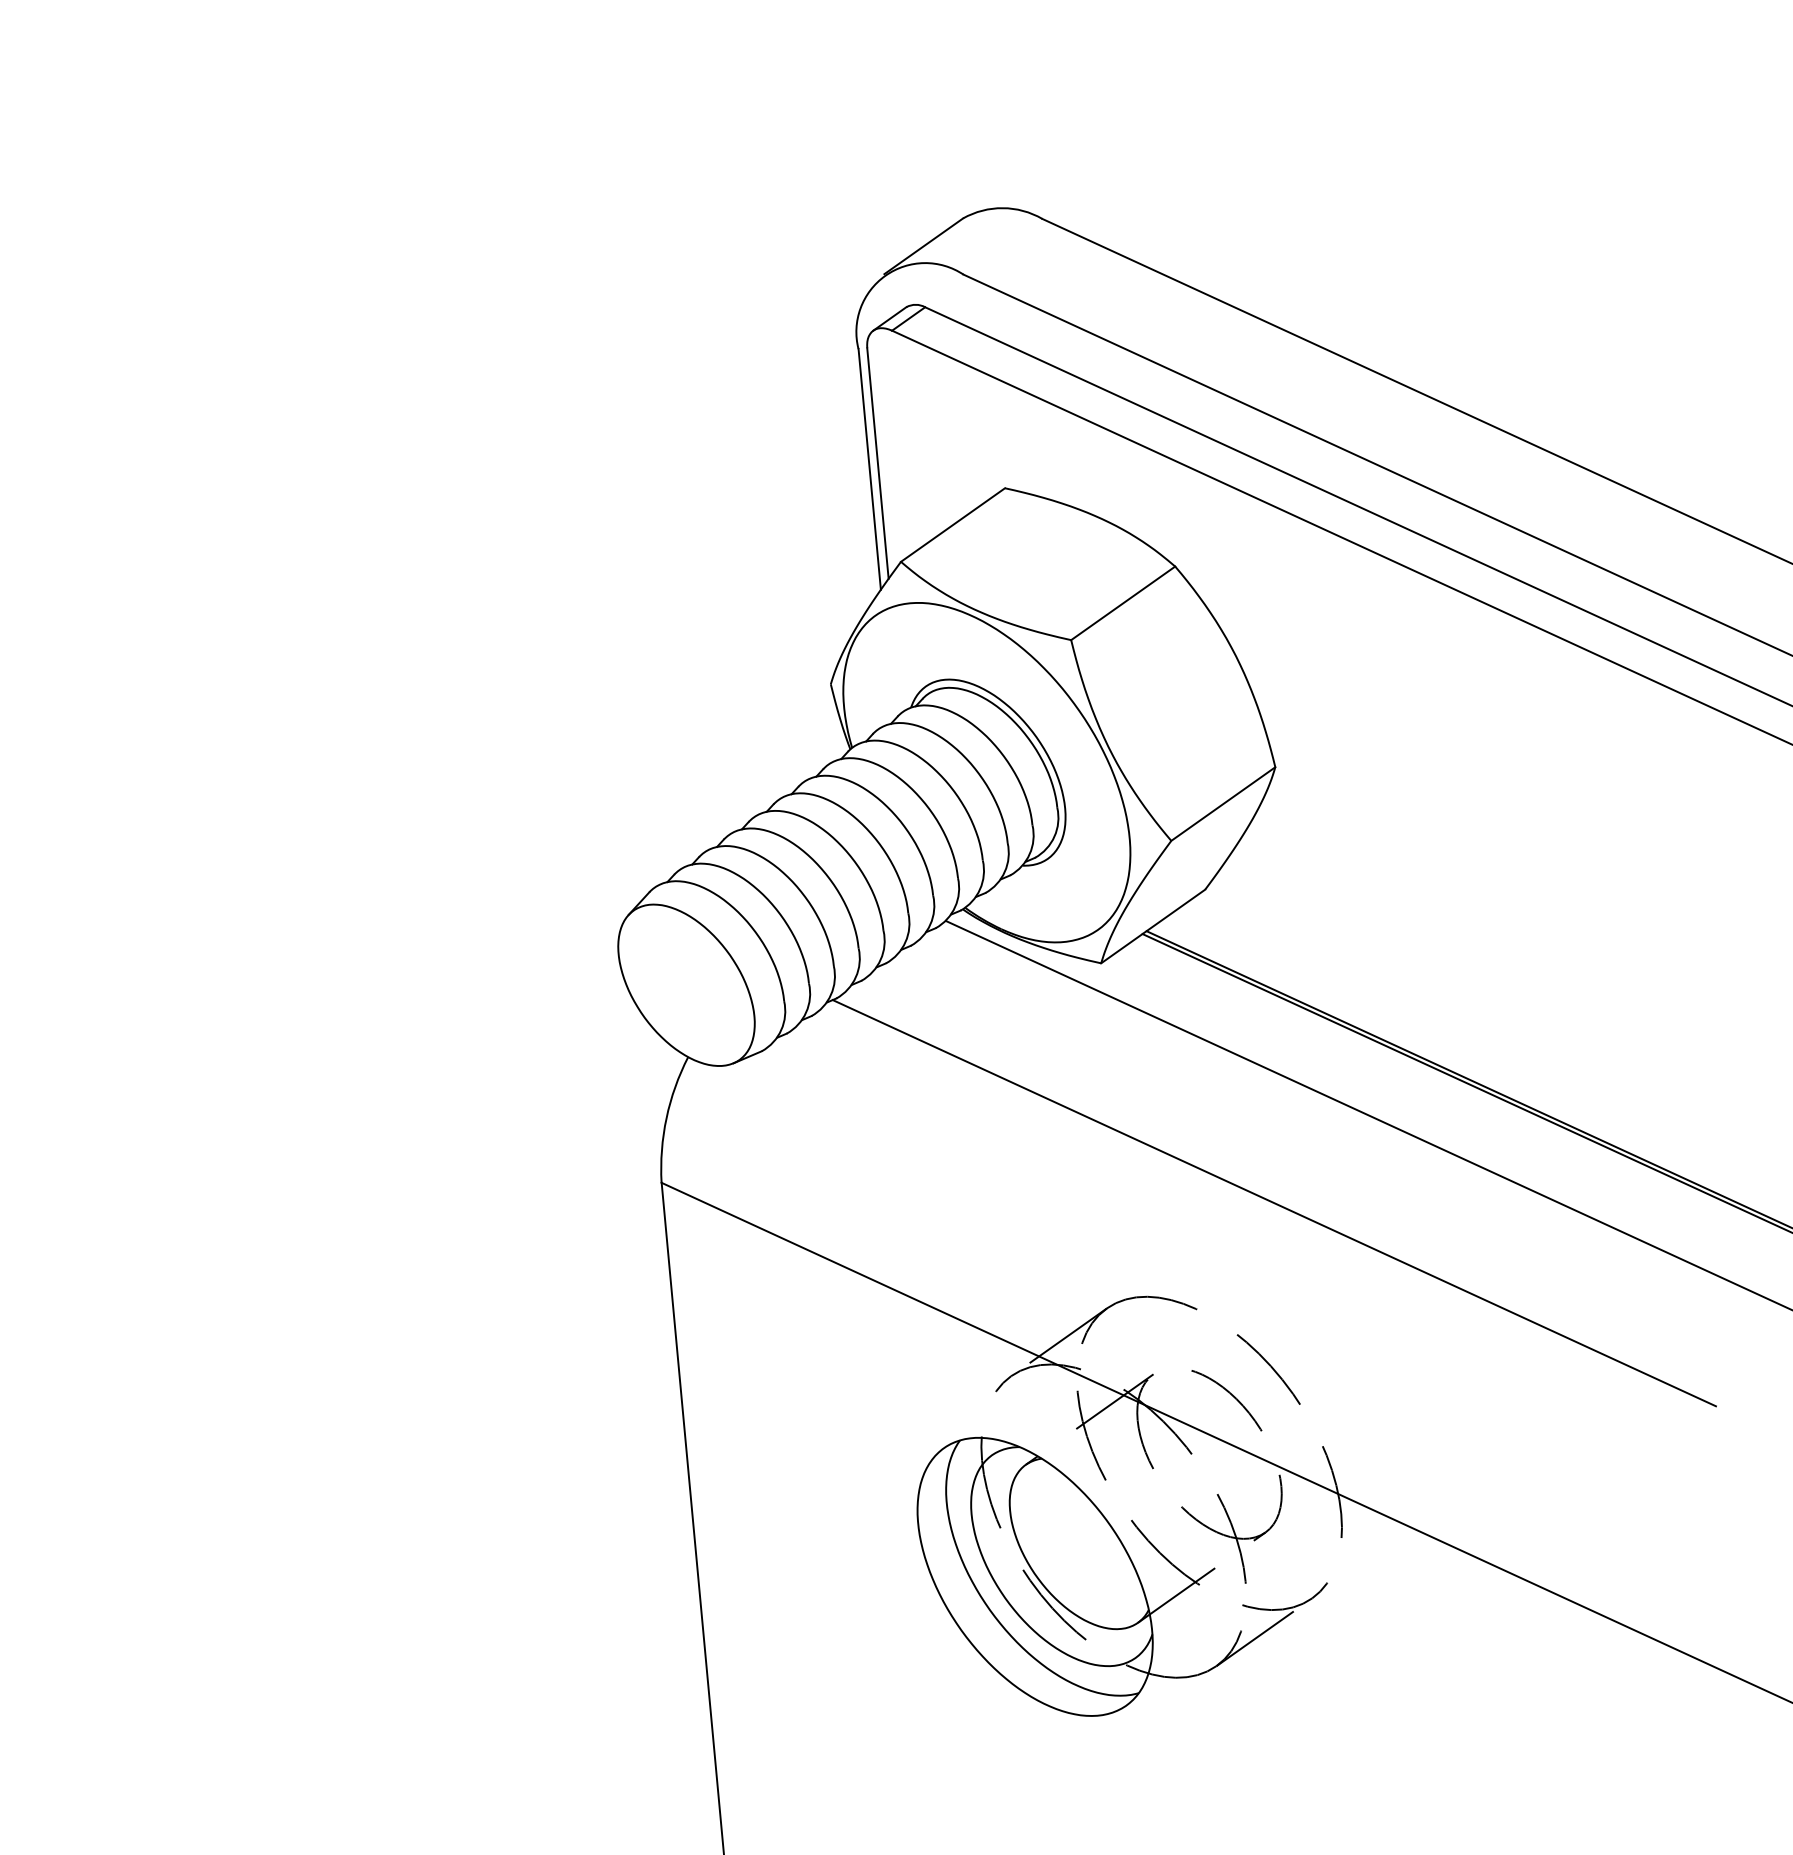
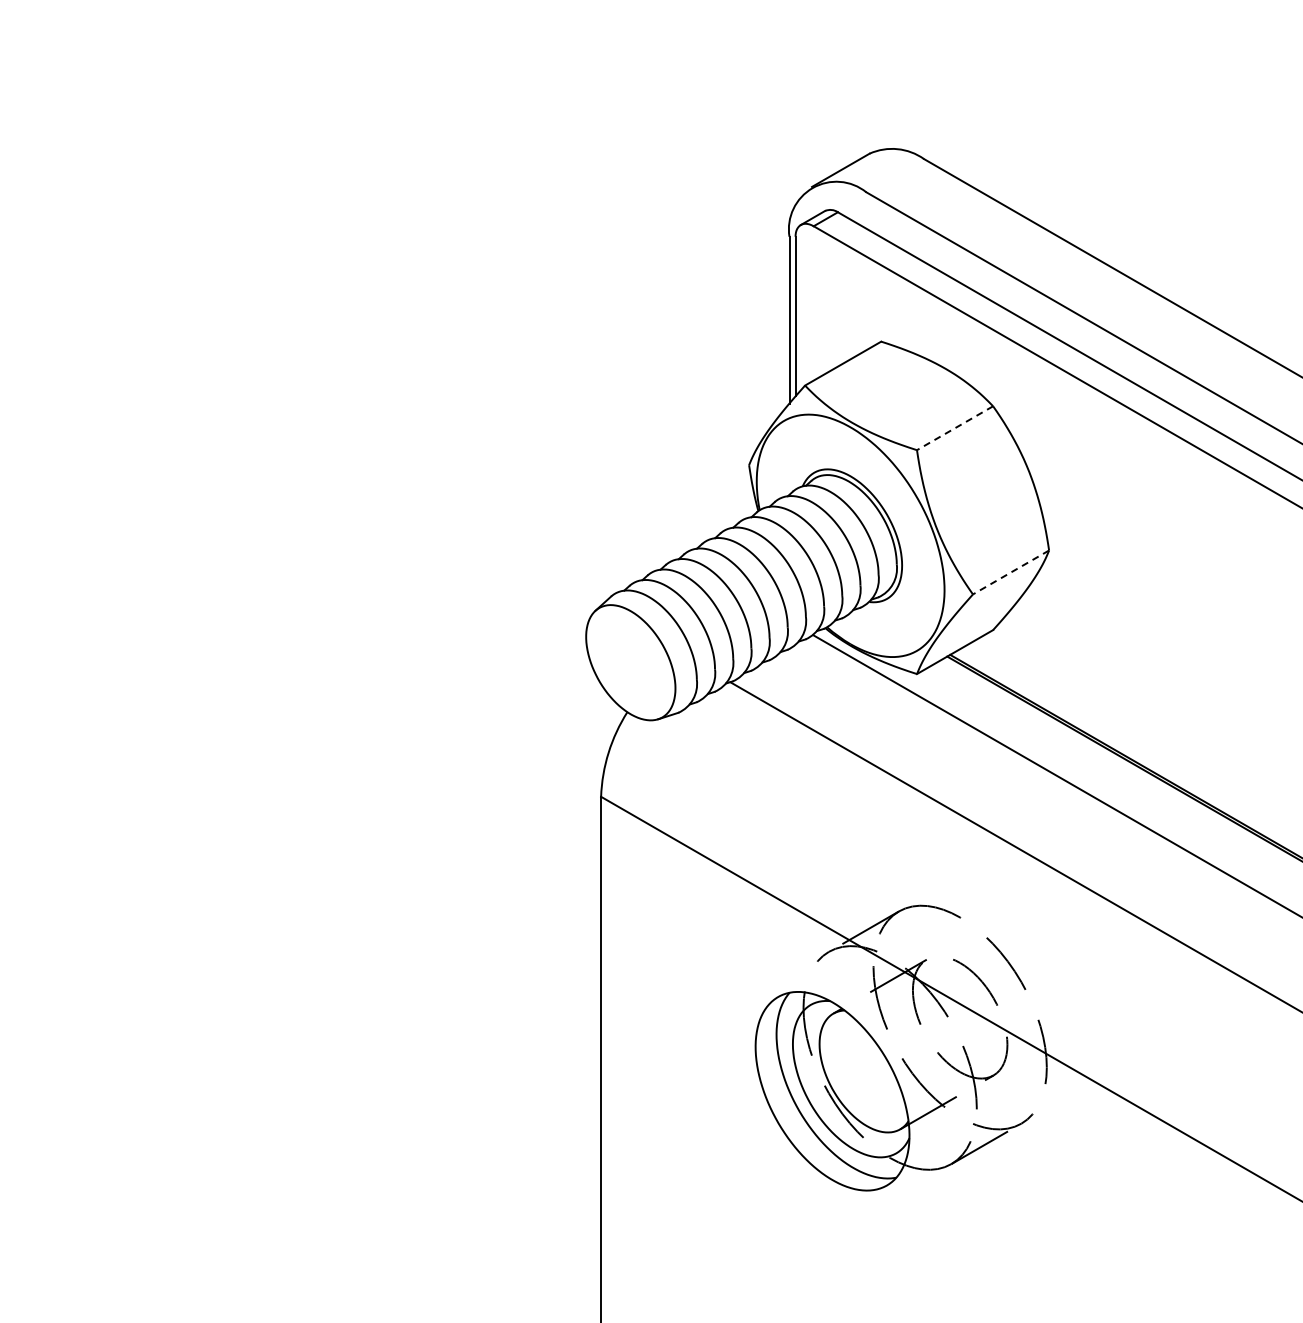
line: (1123, 603) -> (955, 428), solid -> dashed
line: (1223, 804) -> (1011, 572), solid -> dashed

